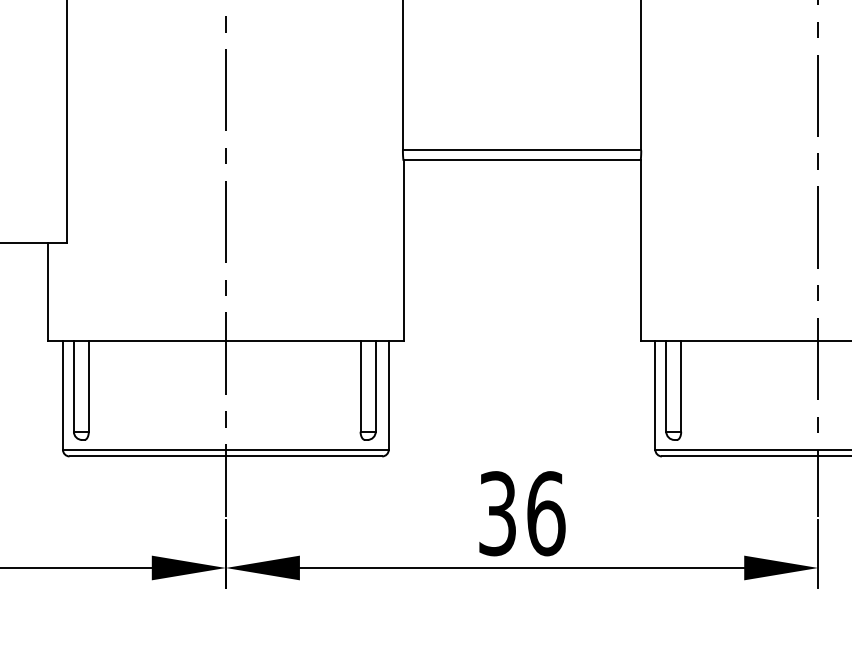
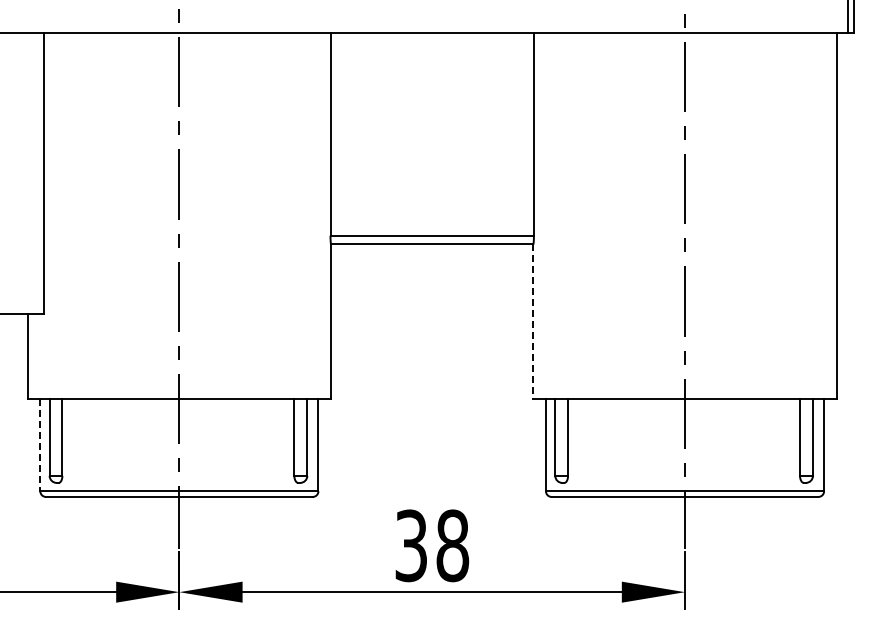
line: (640, 250) -> (533, 321), solid -> dashed
line: (63, 396) -> (40, 445), solid -> dashed
text: (545, 513) -> (452, 545), 36 -> 38

